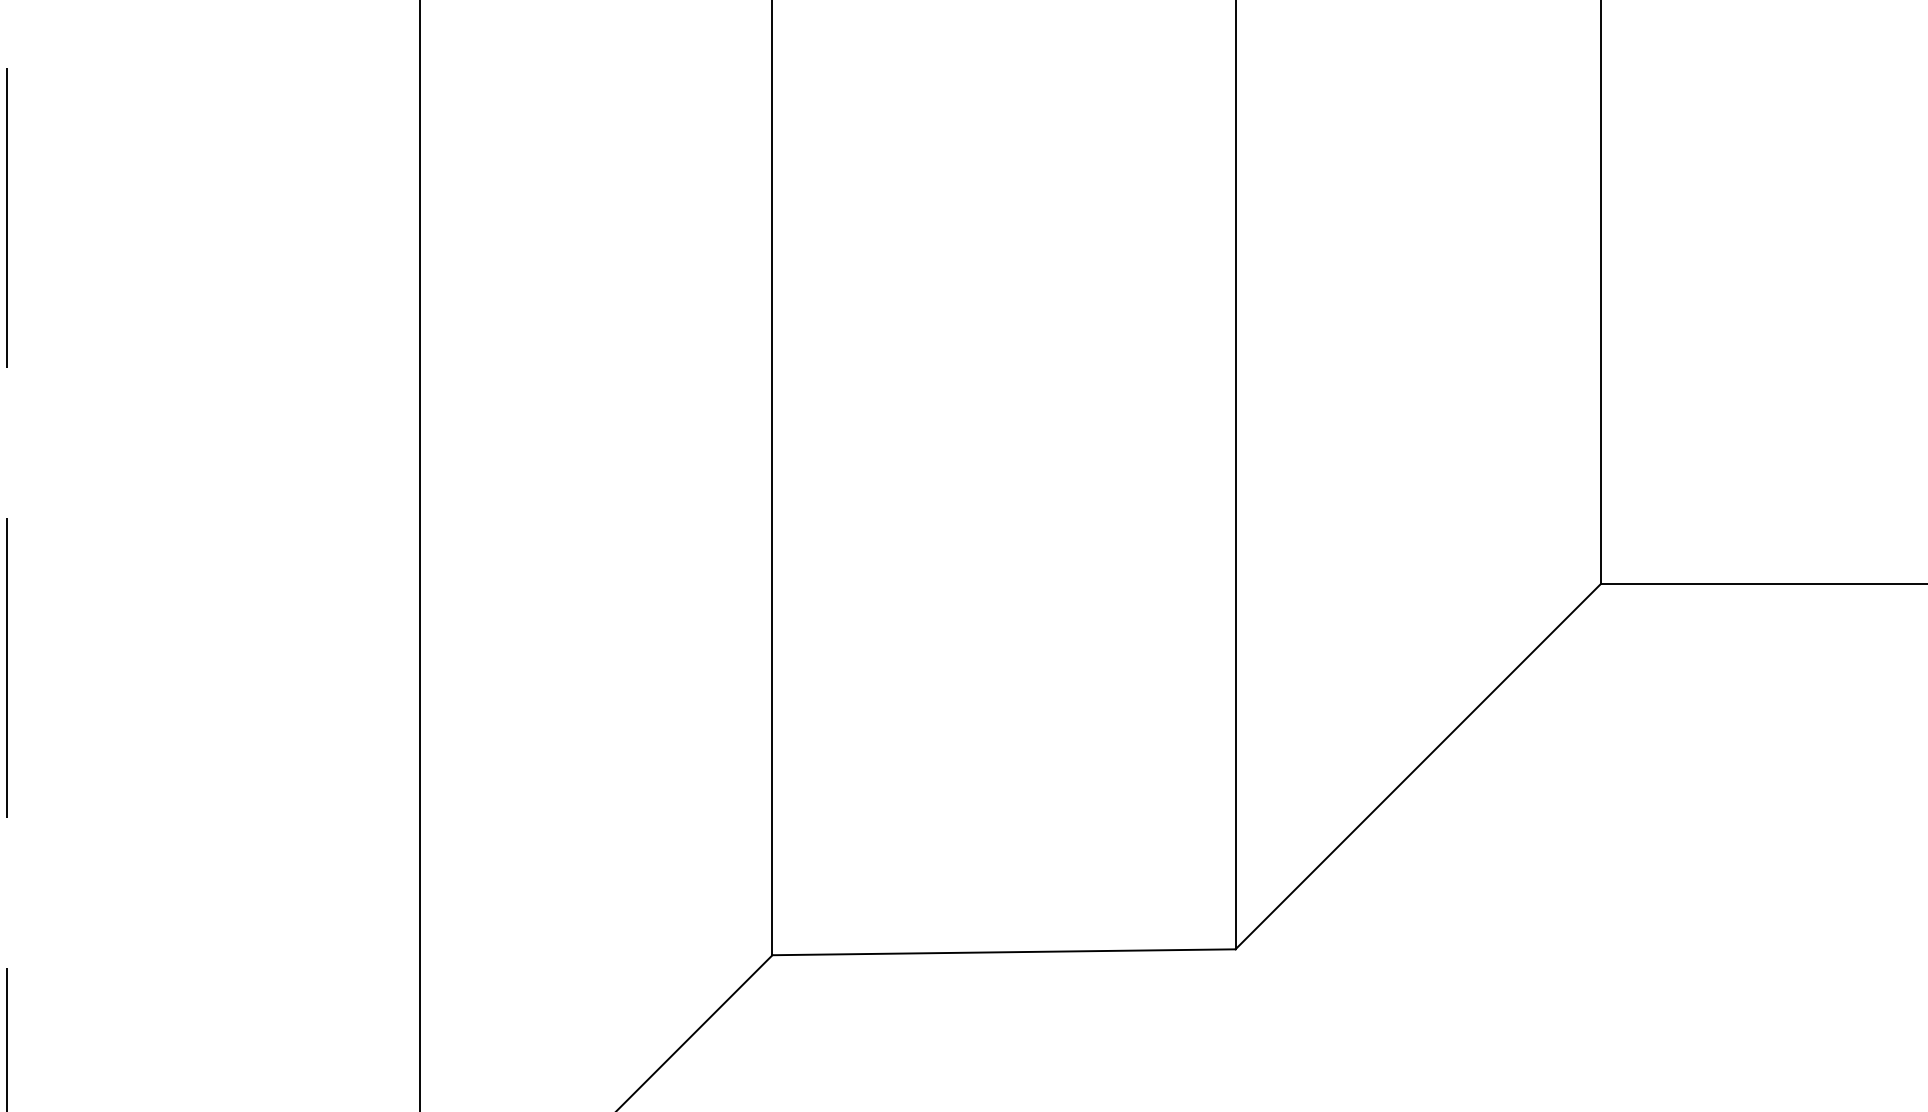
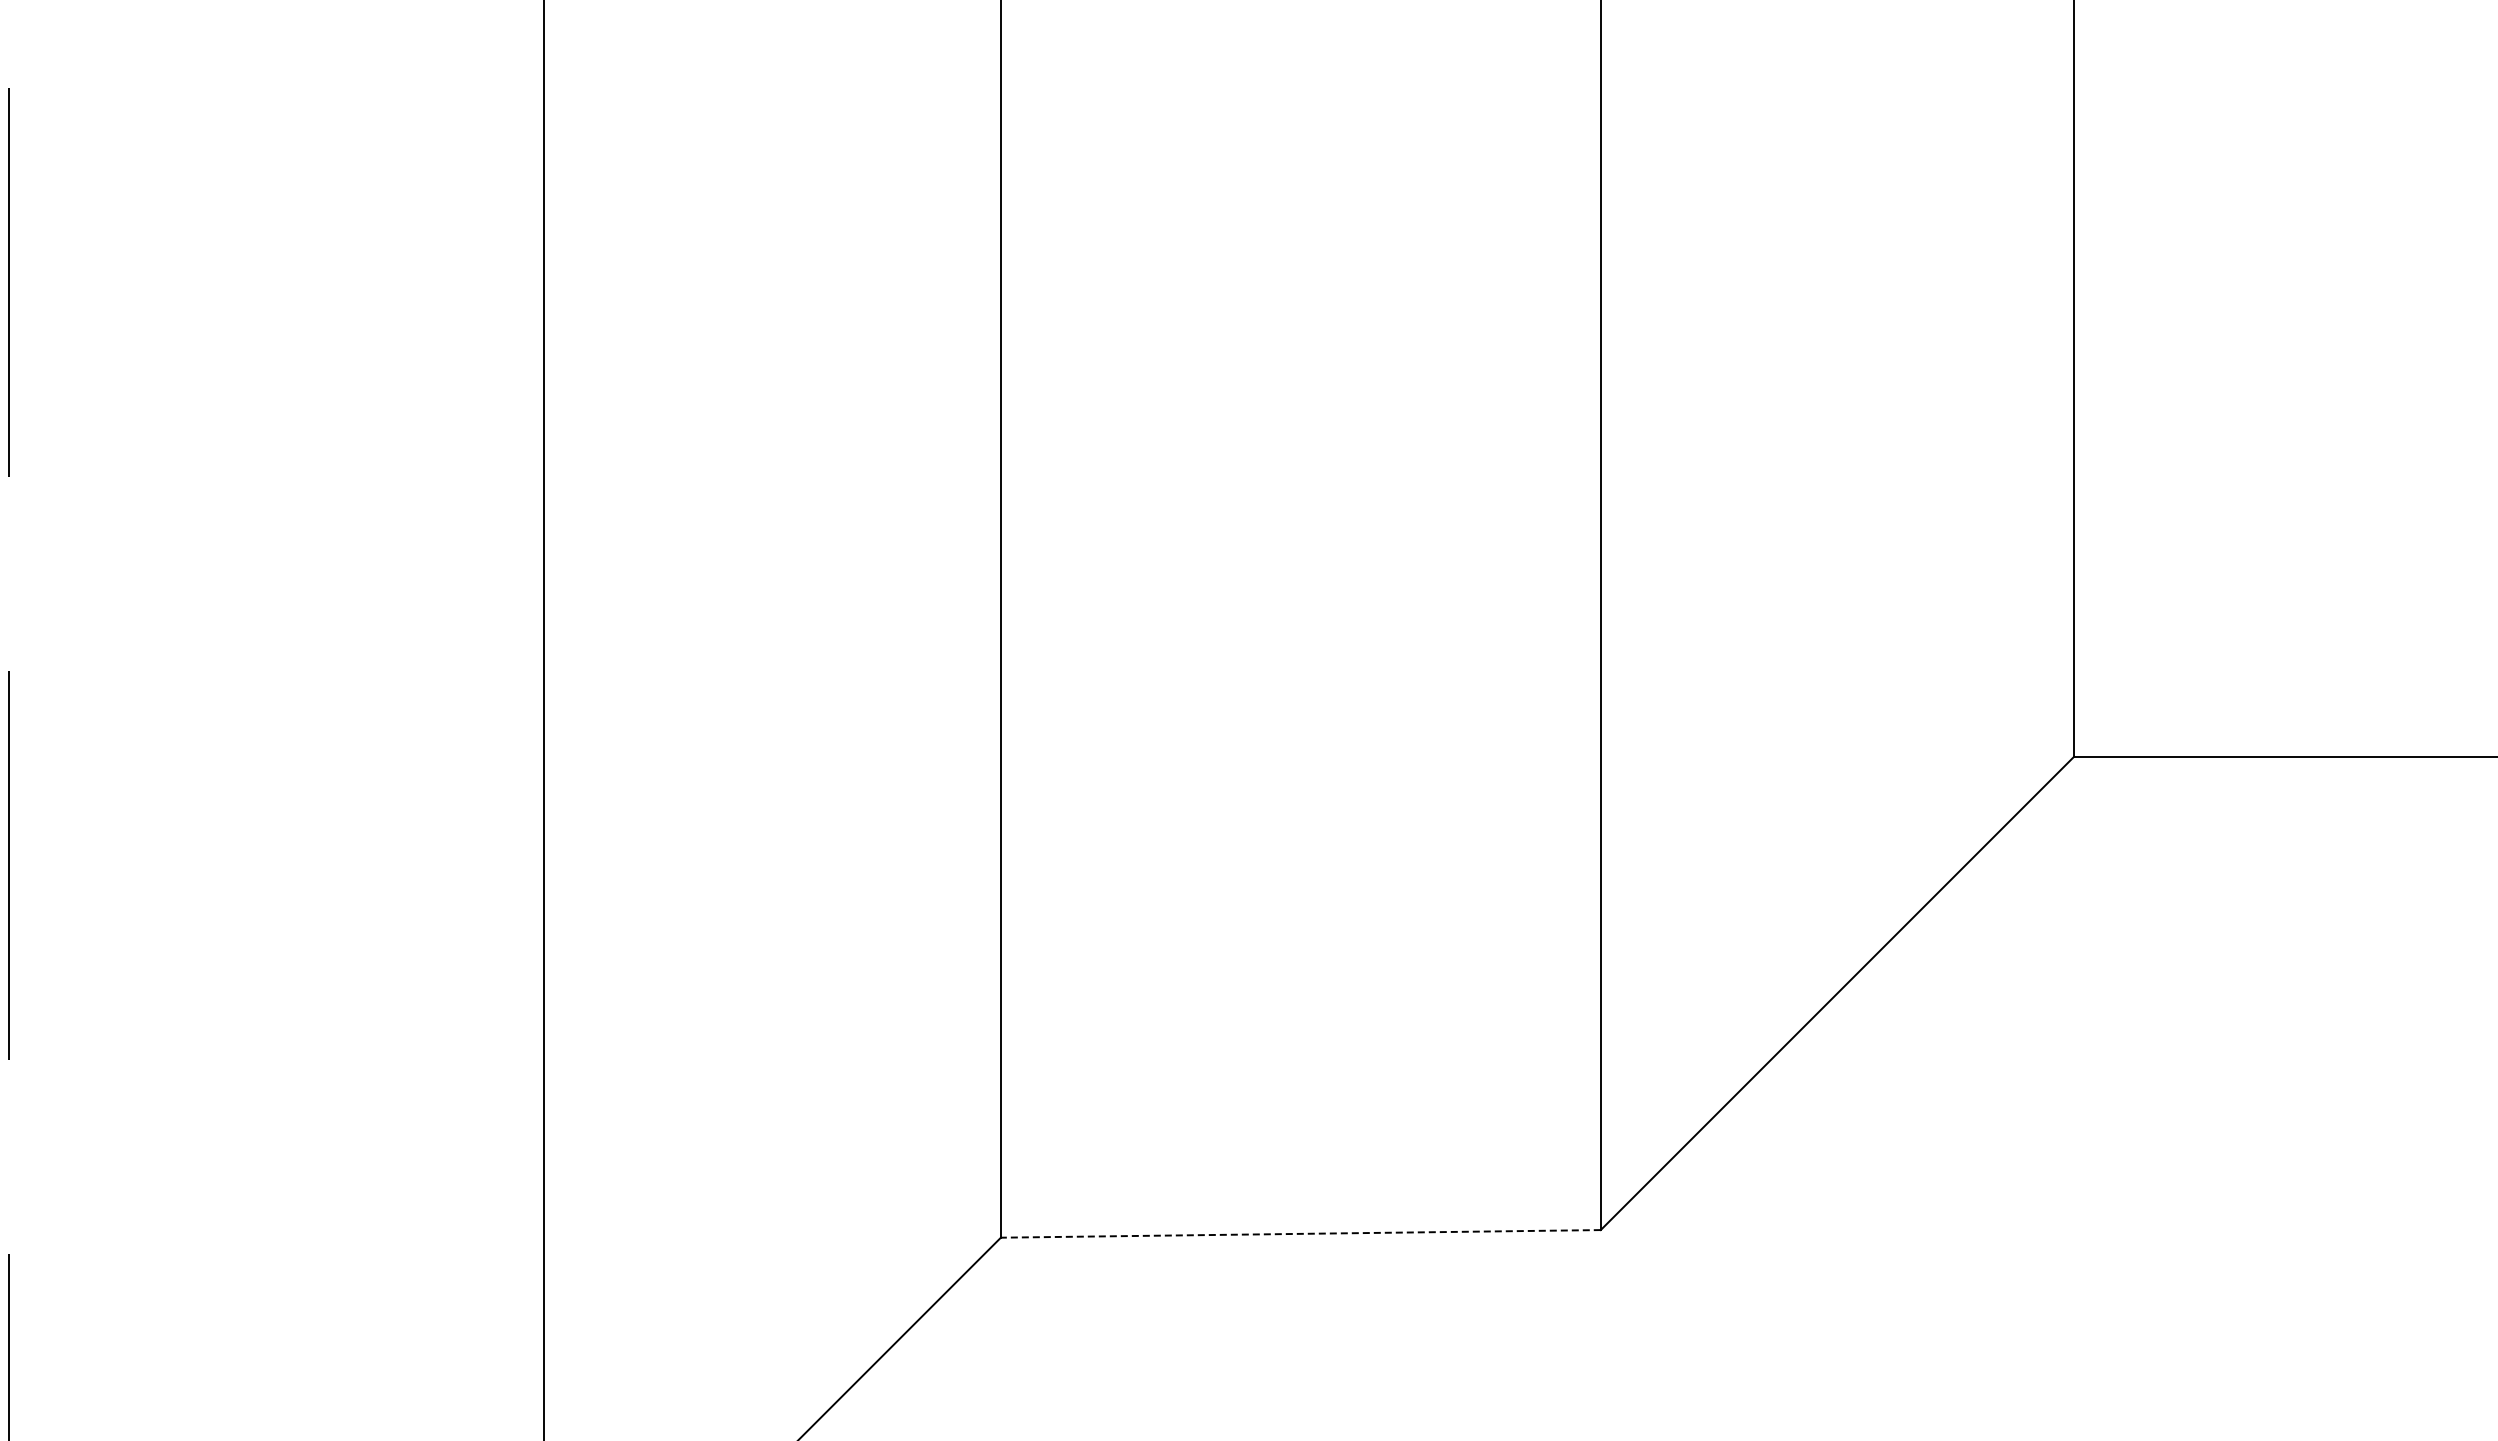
line: (1003, 951) -> (1300, 1233), solid -> dashed

